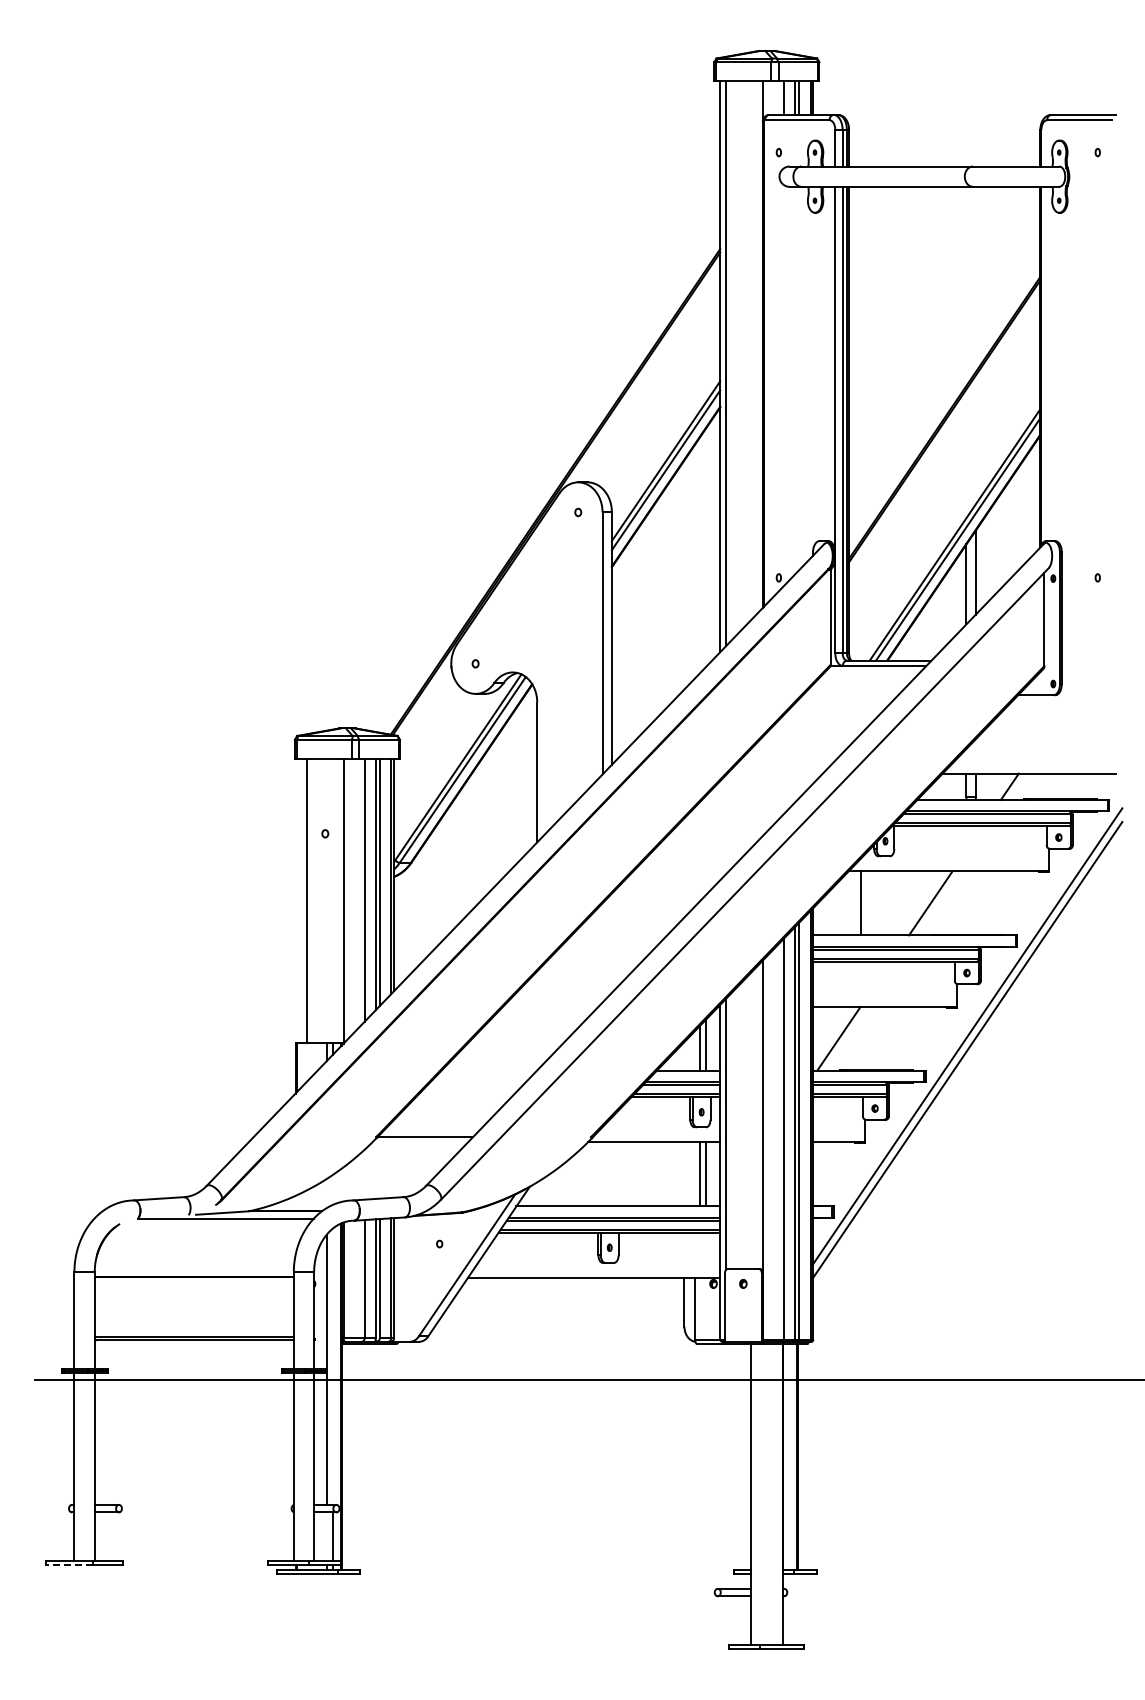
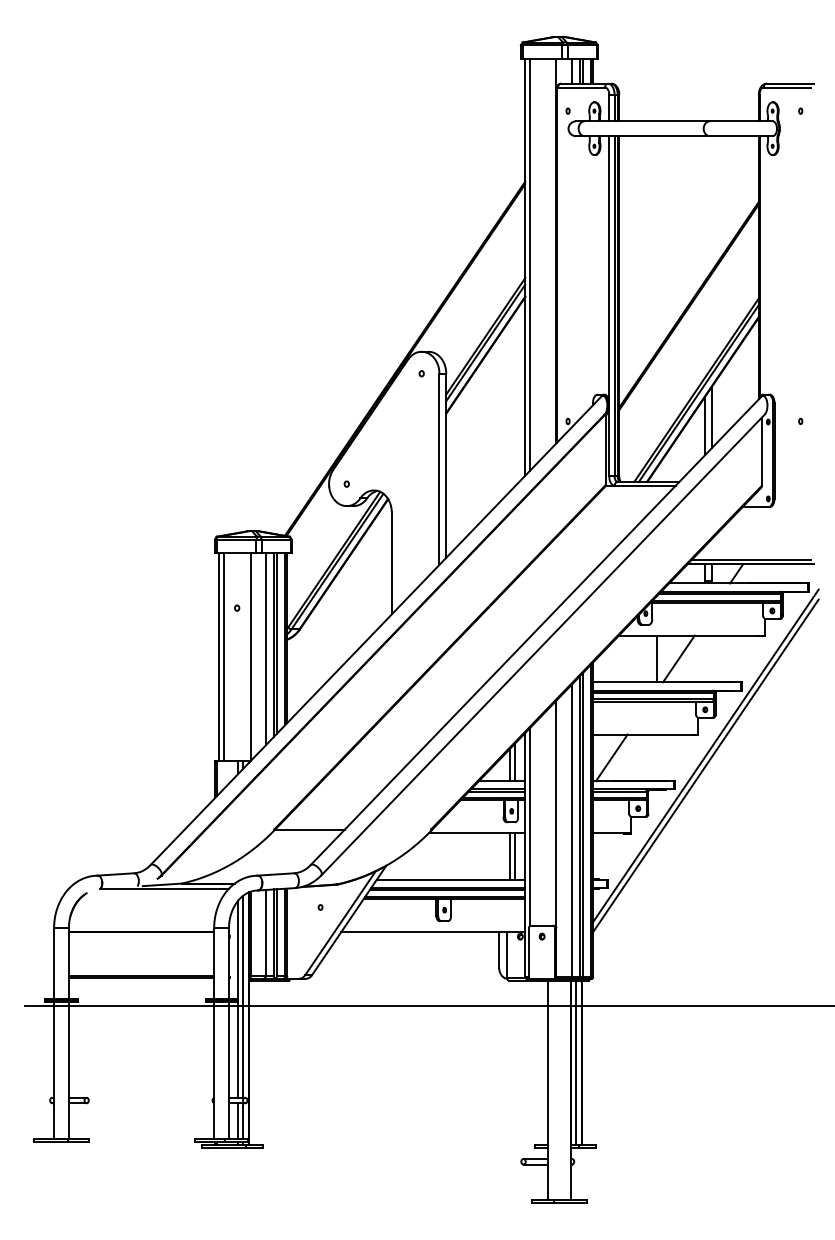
line: (1029, 768) -> (750, 560), added
line: (300, 900) -> (219, 656), added
line: (861, 903) -> (657, 659), moved
line: (332, 1366) -> (242, 996), added
line: (789, 1456) -> (575, 1062), added
line: (326, 1536) -> (238, 1120), added
line: (69, 1565) -> (50, 1142), dashed -> solid

